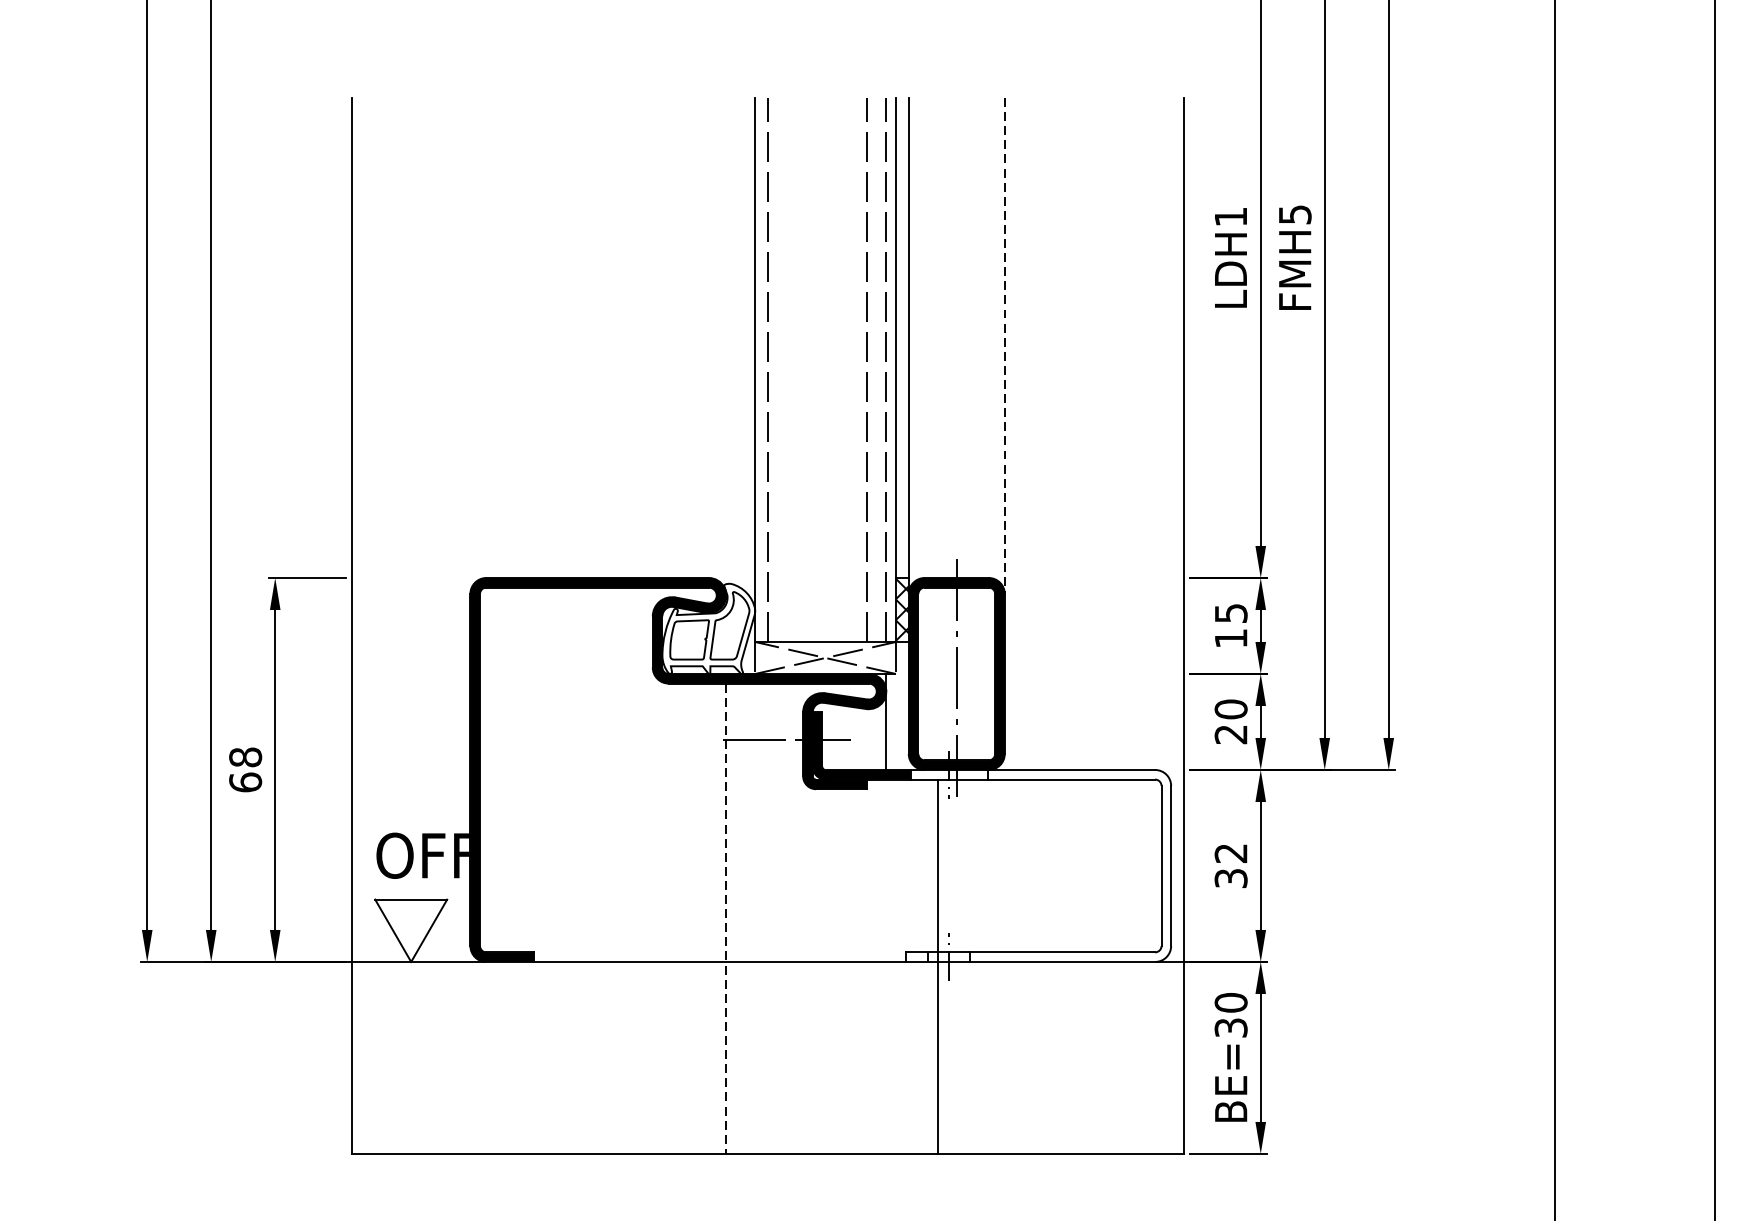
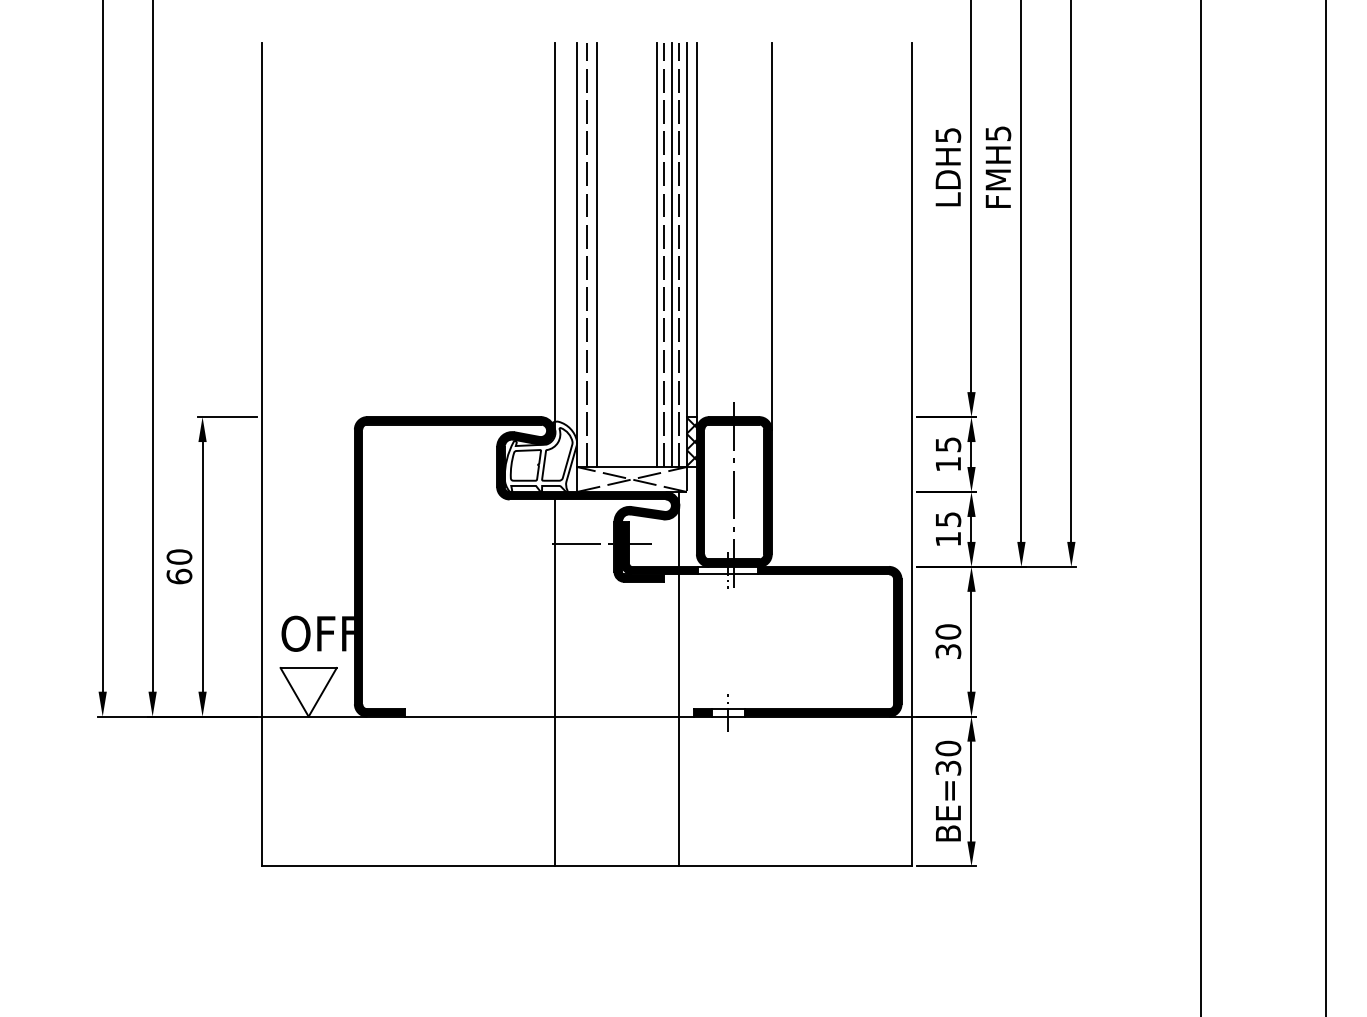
text: (1231, 217) -> (948, 135), LDH1 -> LDH5
line: (726, 346) -> (554, 236), added
line: (1004, 346) -> (771, 236), dashed -> solid
line: (781, 369) -> (597, 254), added
line: (857, 369) -> (656, 254), added
line: (876, 369) -> (671, 254), added
text: (1231, 720) -> (948, 528), 20 -> 15
text: (245, 756) -> (179, 556), 68 -> 60
text: (1231, 852) -> (948, 631), 32 -> 30
fill: (1069, 865) -> (822, 641), added
line: (726, 919) -> (554, 683), dashed -> solid
fill: (917, 956) -> (703, 712), added
line: (937, 966) -> (679, 720), moved

